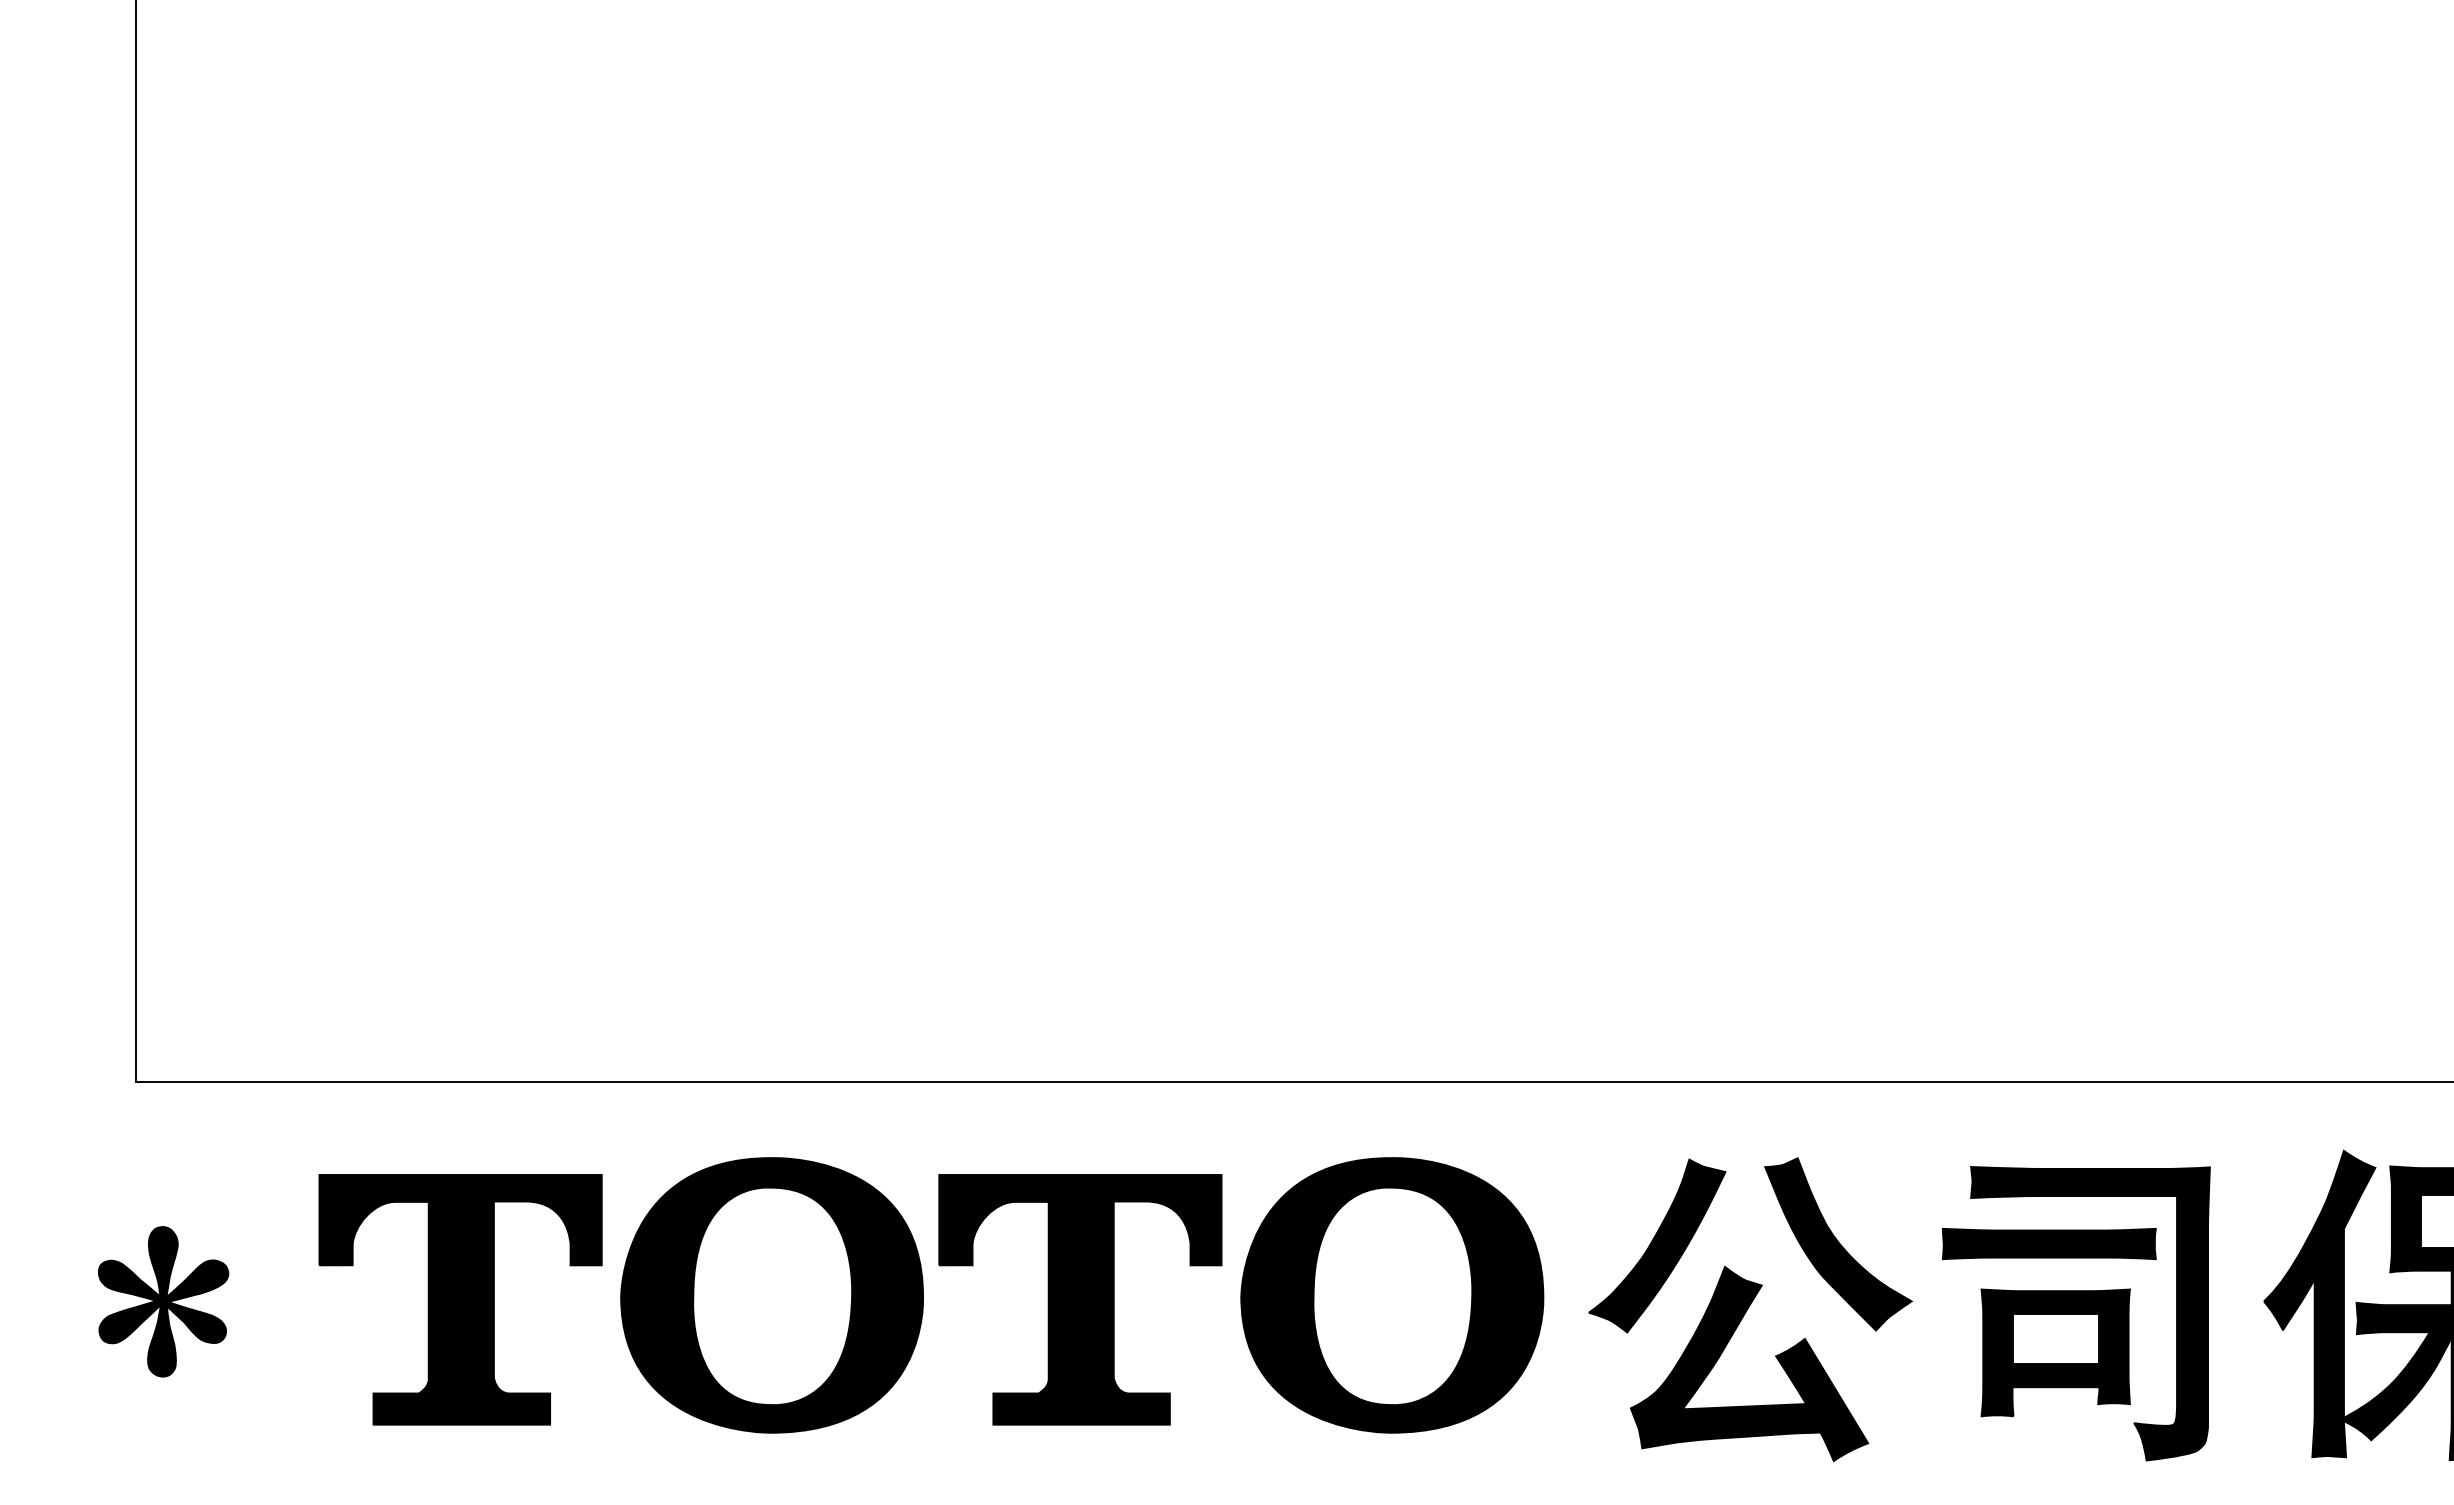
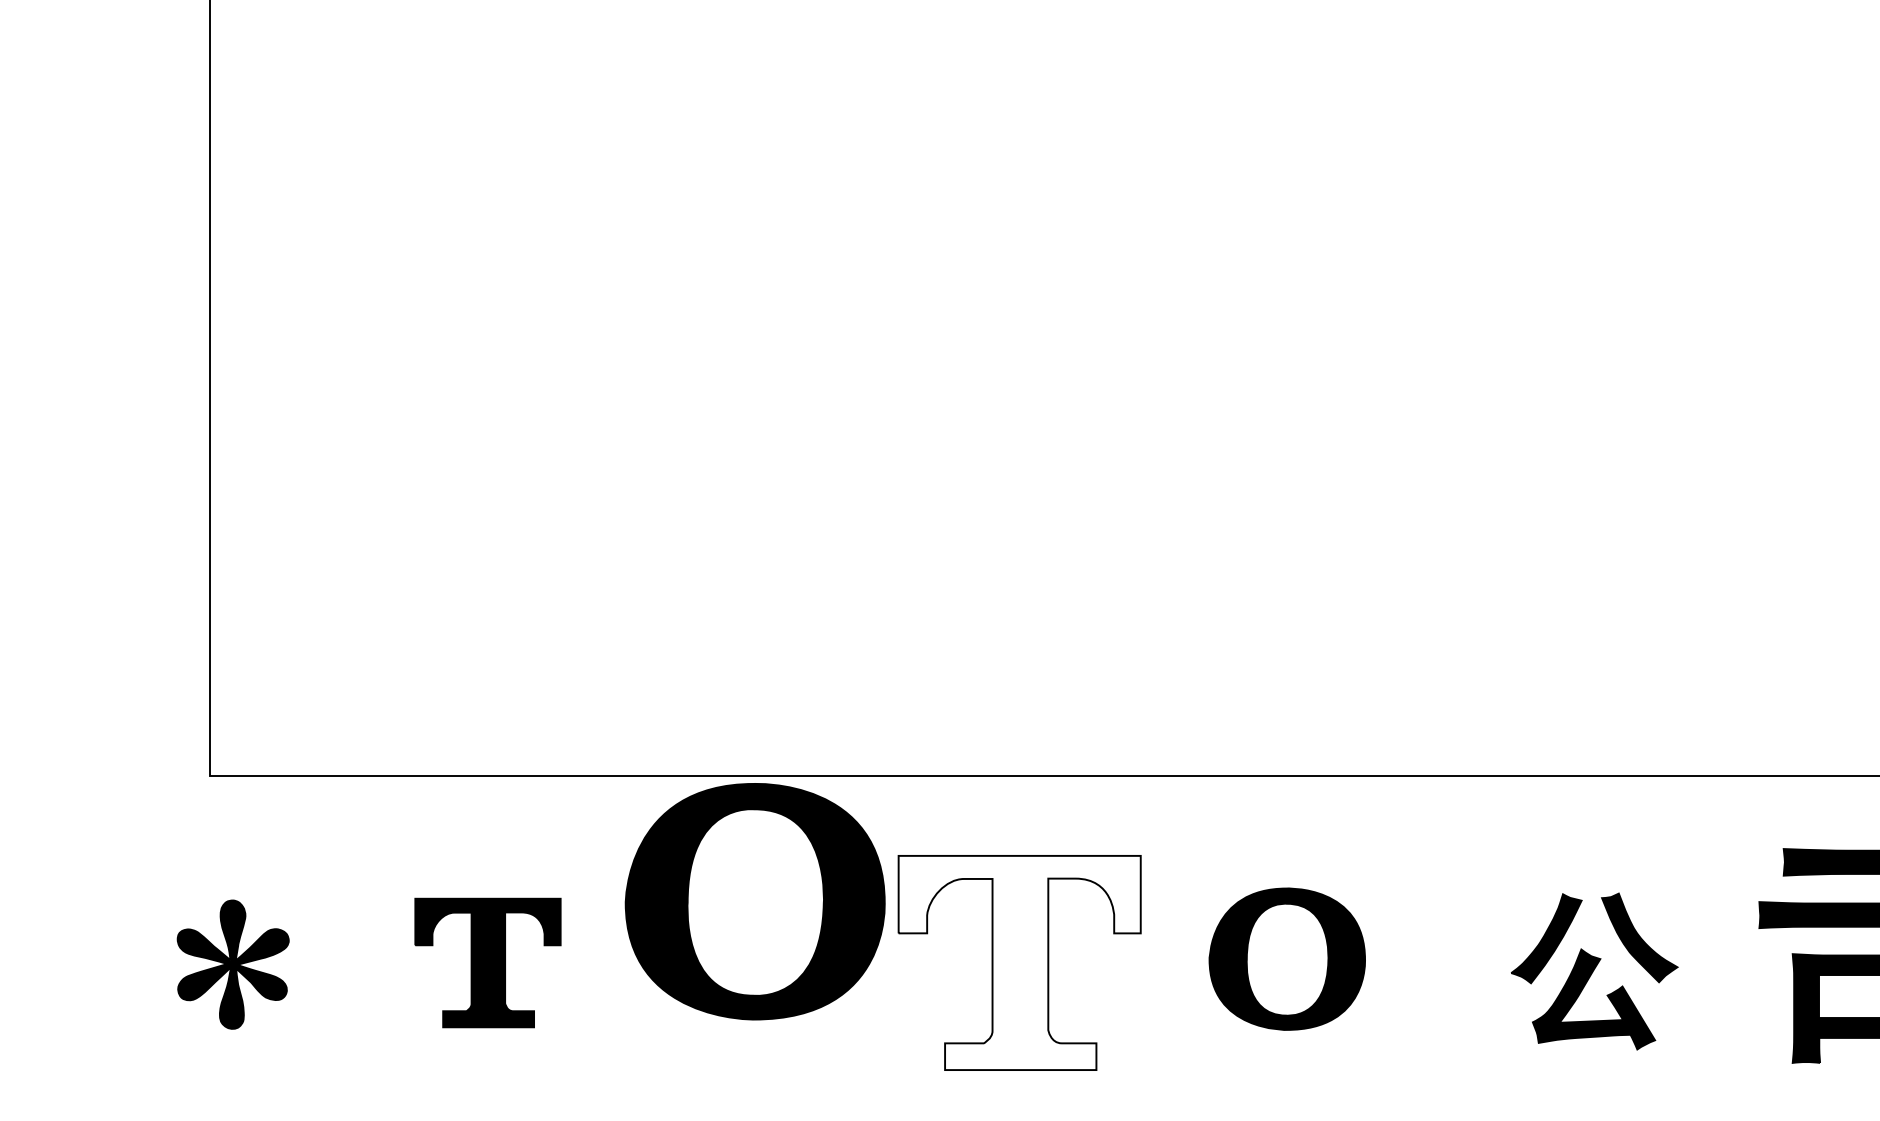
part: (771, 1295) -> (754, 901), moved
part: (1392, 1295) -> (1287, 959), size x0.6
part: (460, 1299) -> (487, 962), size x0.6
fill: (1080, 1299) -> (1019, 962), removed
part: (1750, 1309) -> (1594, 971), size x0.6

